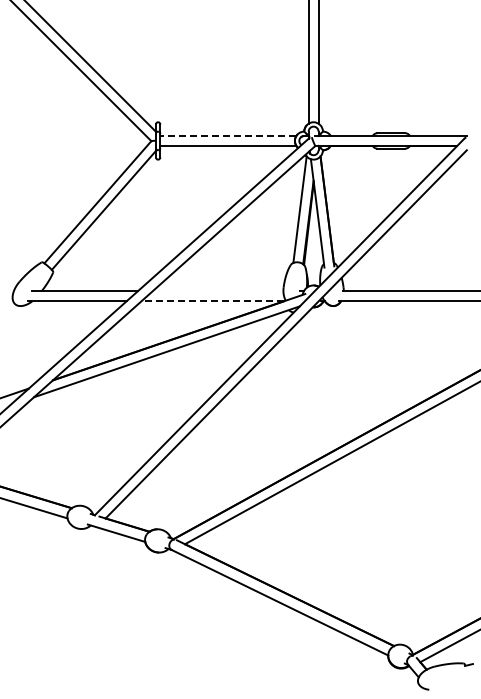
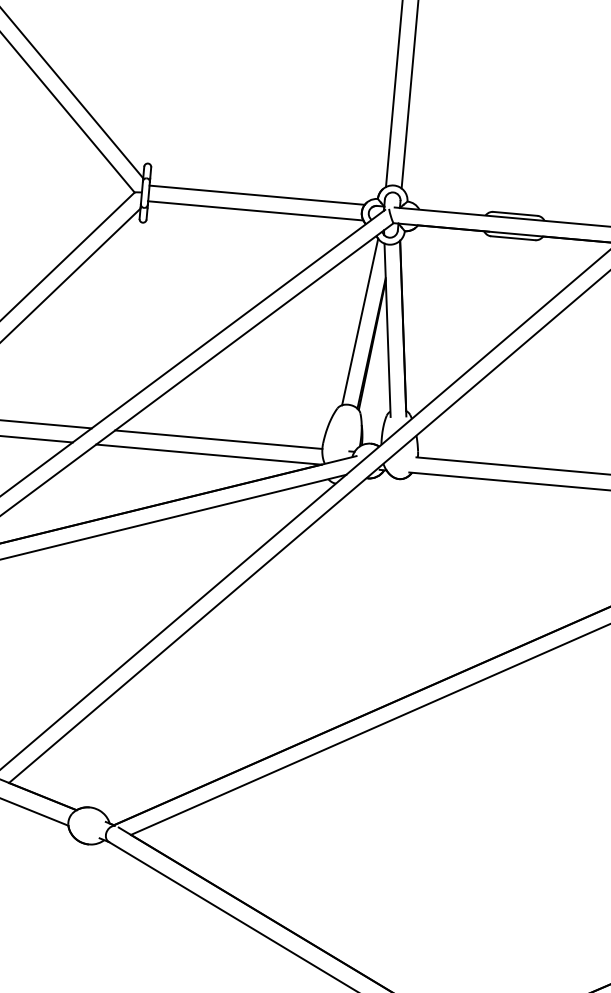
line: (227, 136) -> (255, 195), dashed -> solid
line: (217, 291) -> (218, 439), added
line: (212, 301) -> (208, 454), dashed -> solid

